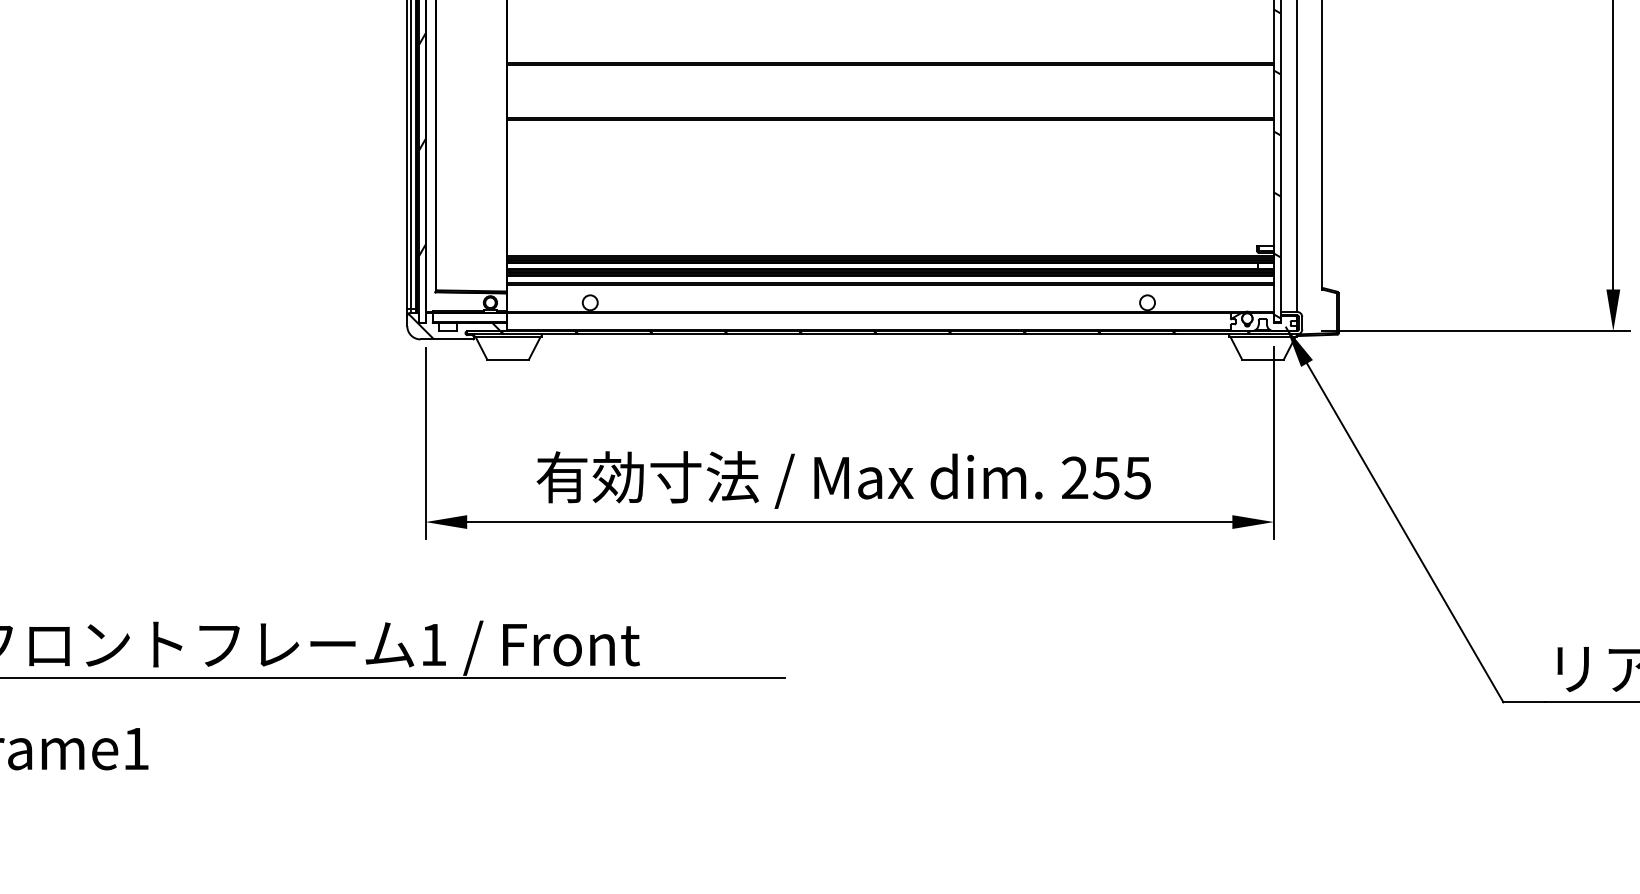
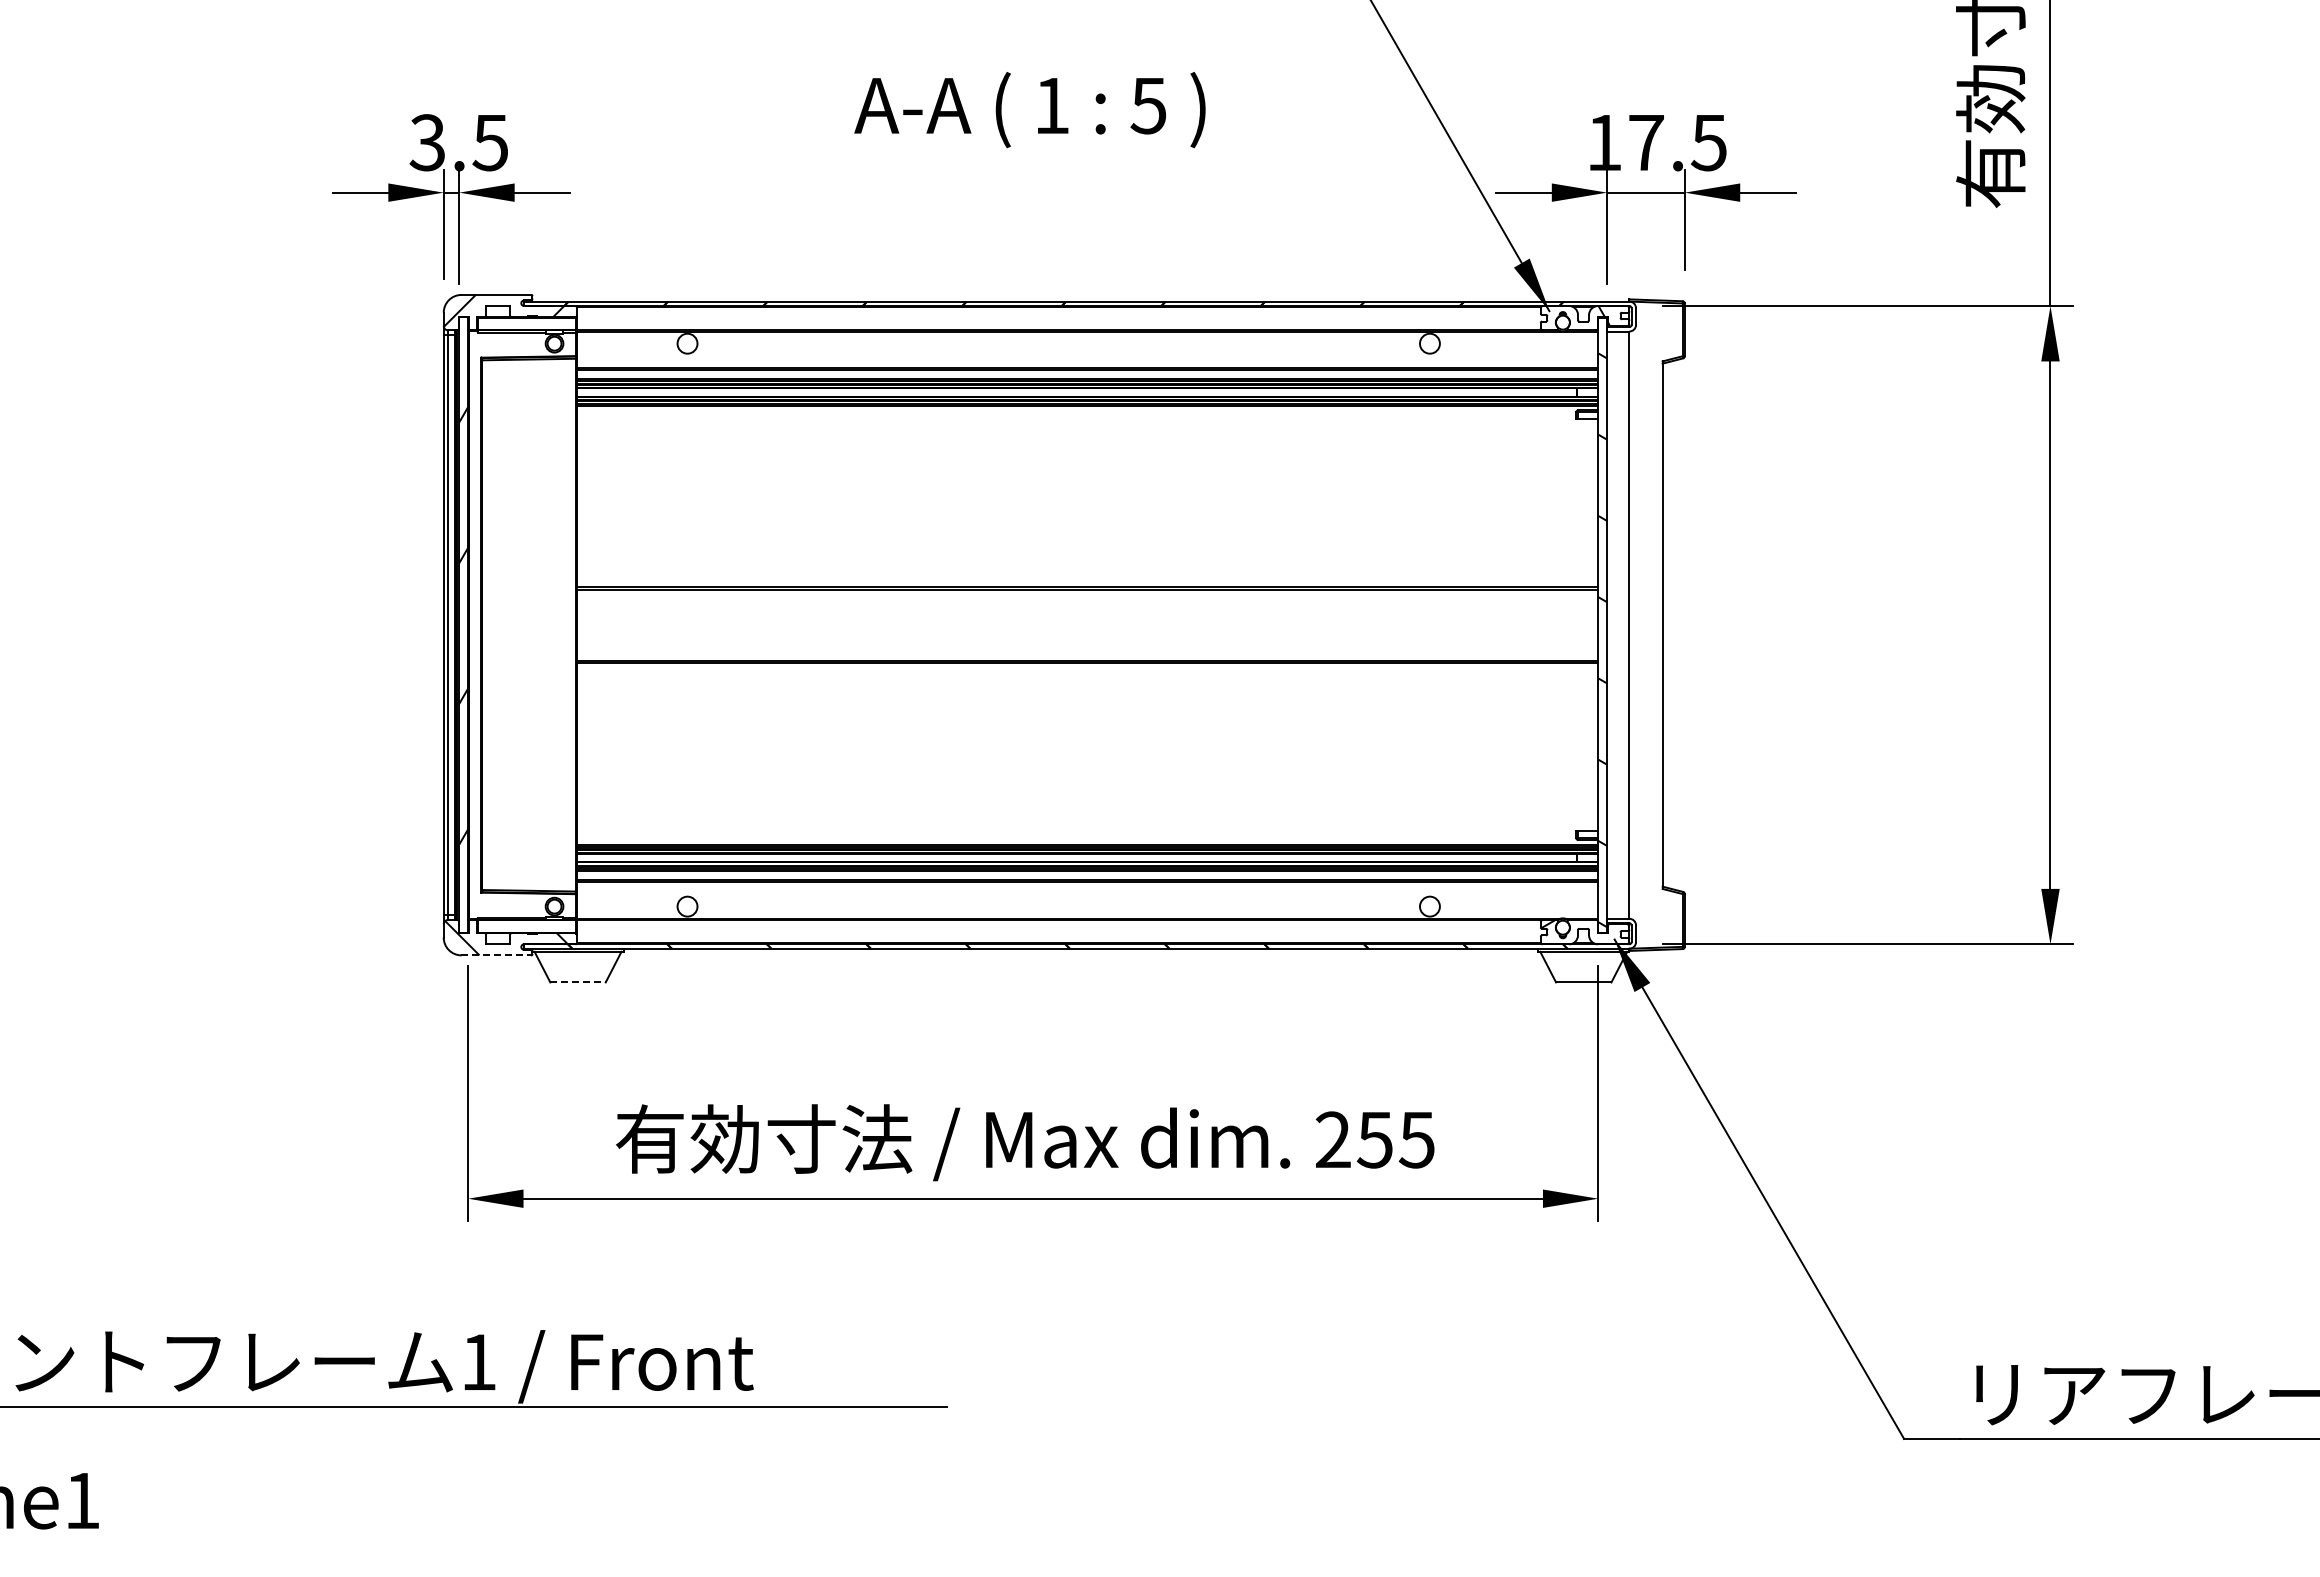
line: (446, 339) -> (496, 955), solid -> dashed
line: (508, 359) -> (578, 982), solid -> dashed

